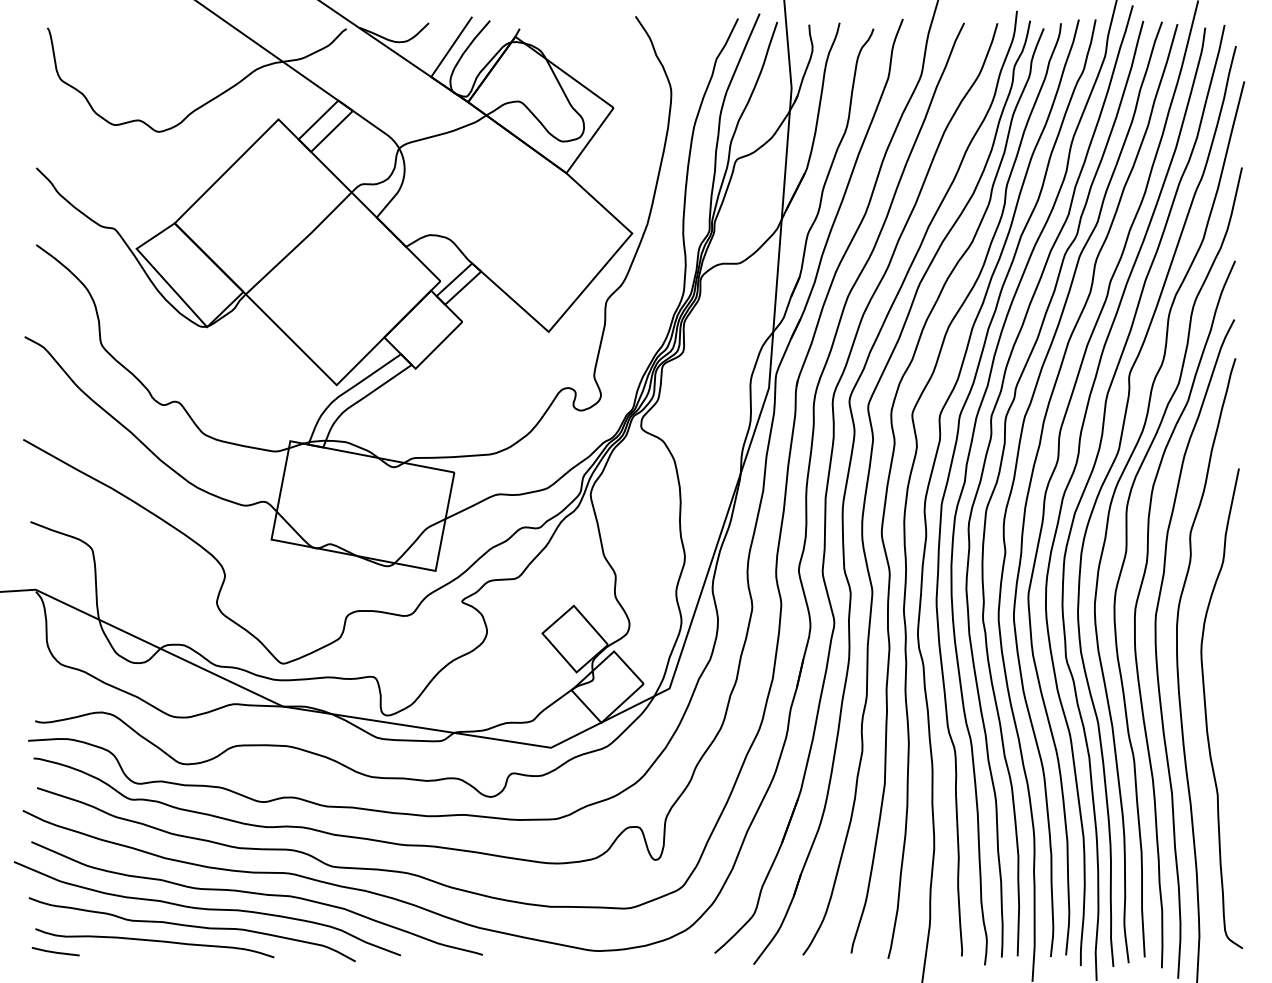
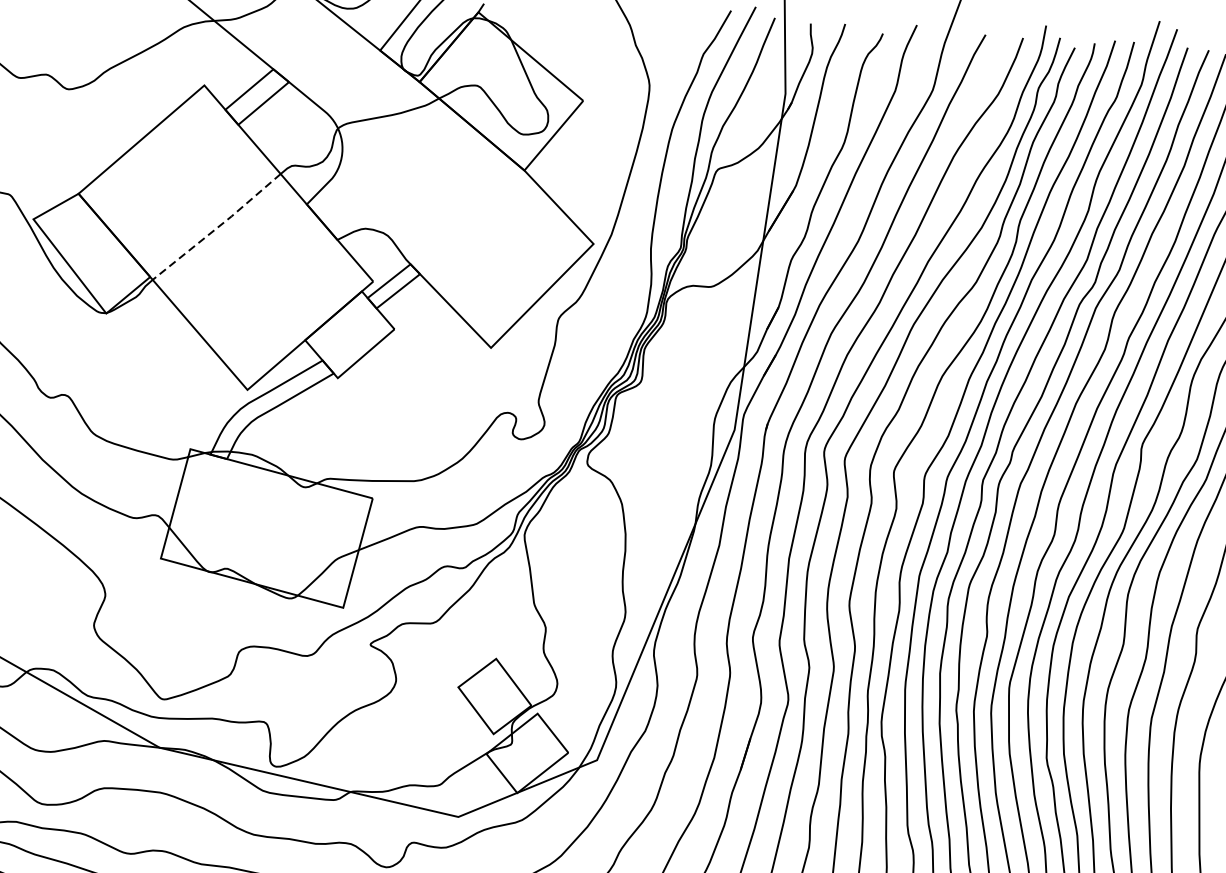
line: (299, 244) -> (217, 228), solid -> dashed

